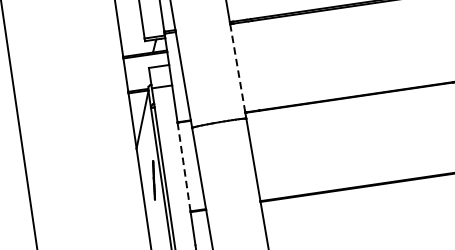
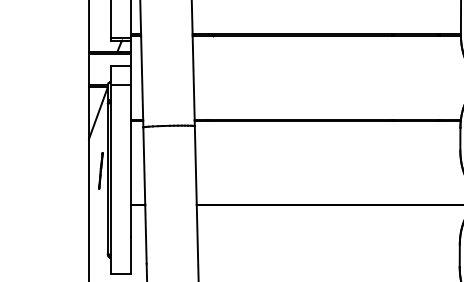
line: (237, 68) -> (193, 78), dashed -> solid
line: (183, 166) -> (130, 162), dashed -> solid

